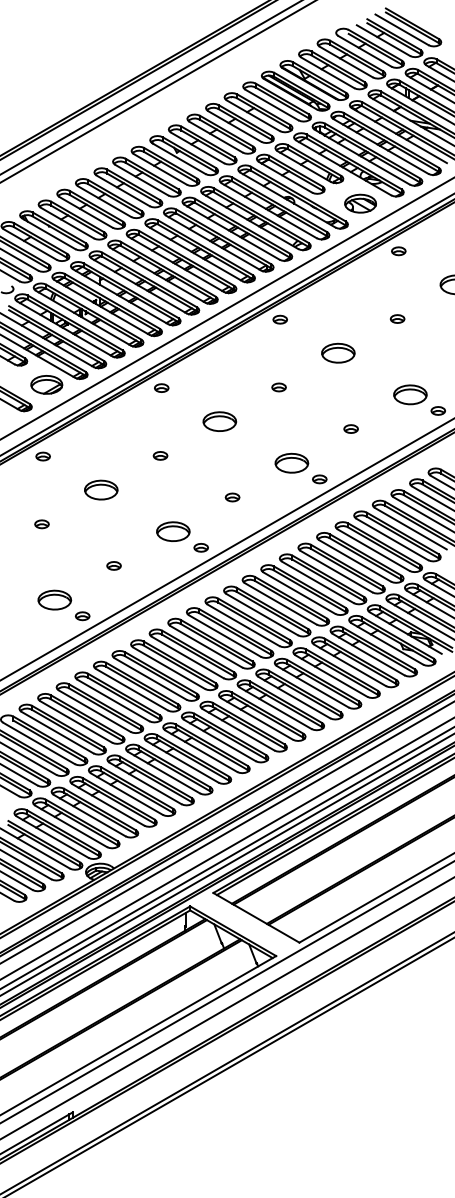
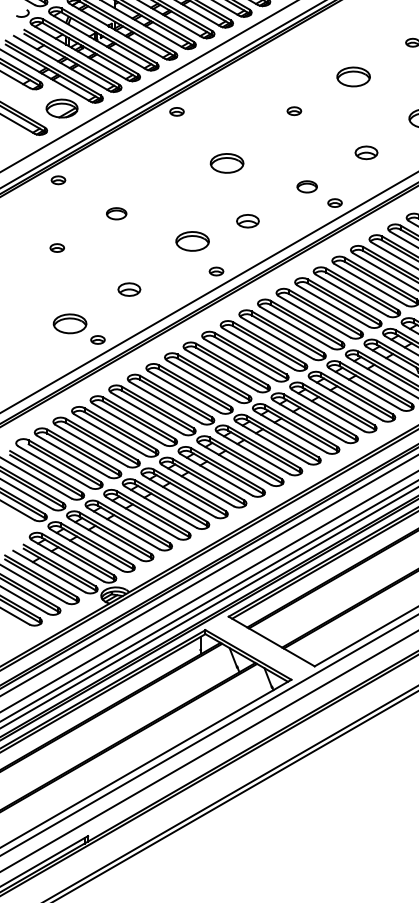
part: (279, 319) -> (294, 43), removed
part: (219, 421) -> (226, 163), moved
part: (350, 428) -> (365, 152), size x1.6
part: (160, 455) -> (175, 179), removed
part: (291, 462) -> (306, 186), size x0.6
part: (101, 489) -> (116, 213), size x0.6
part: (232, 497) -> (247, 221), size x1.6
part: (173, 531) -> (192, 241), moved
part: (113, 565) -> (128, 289), size x1.6

